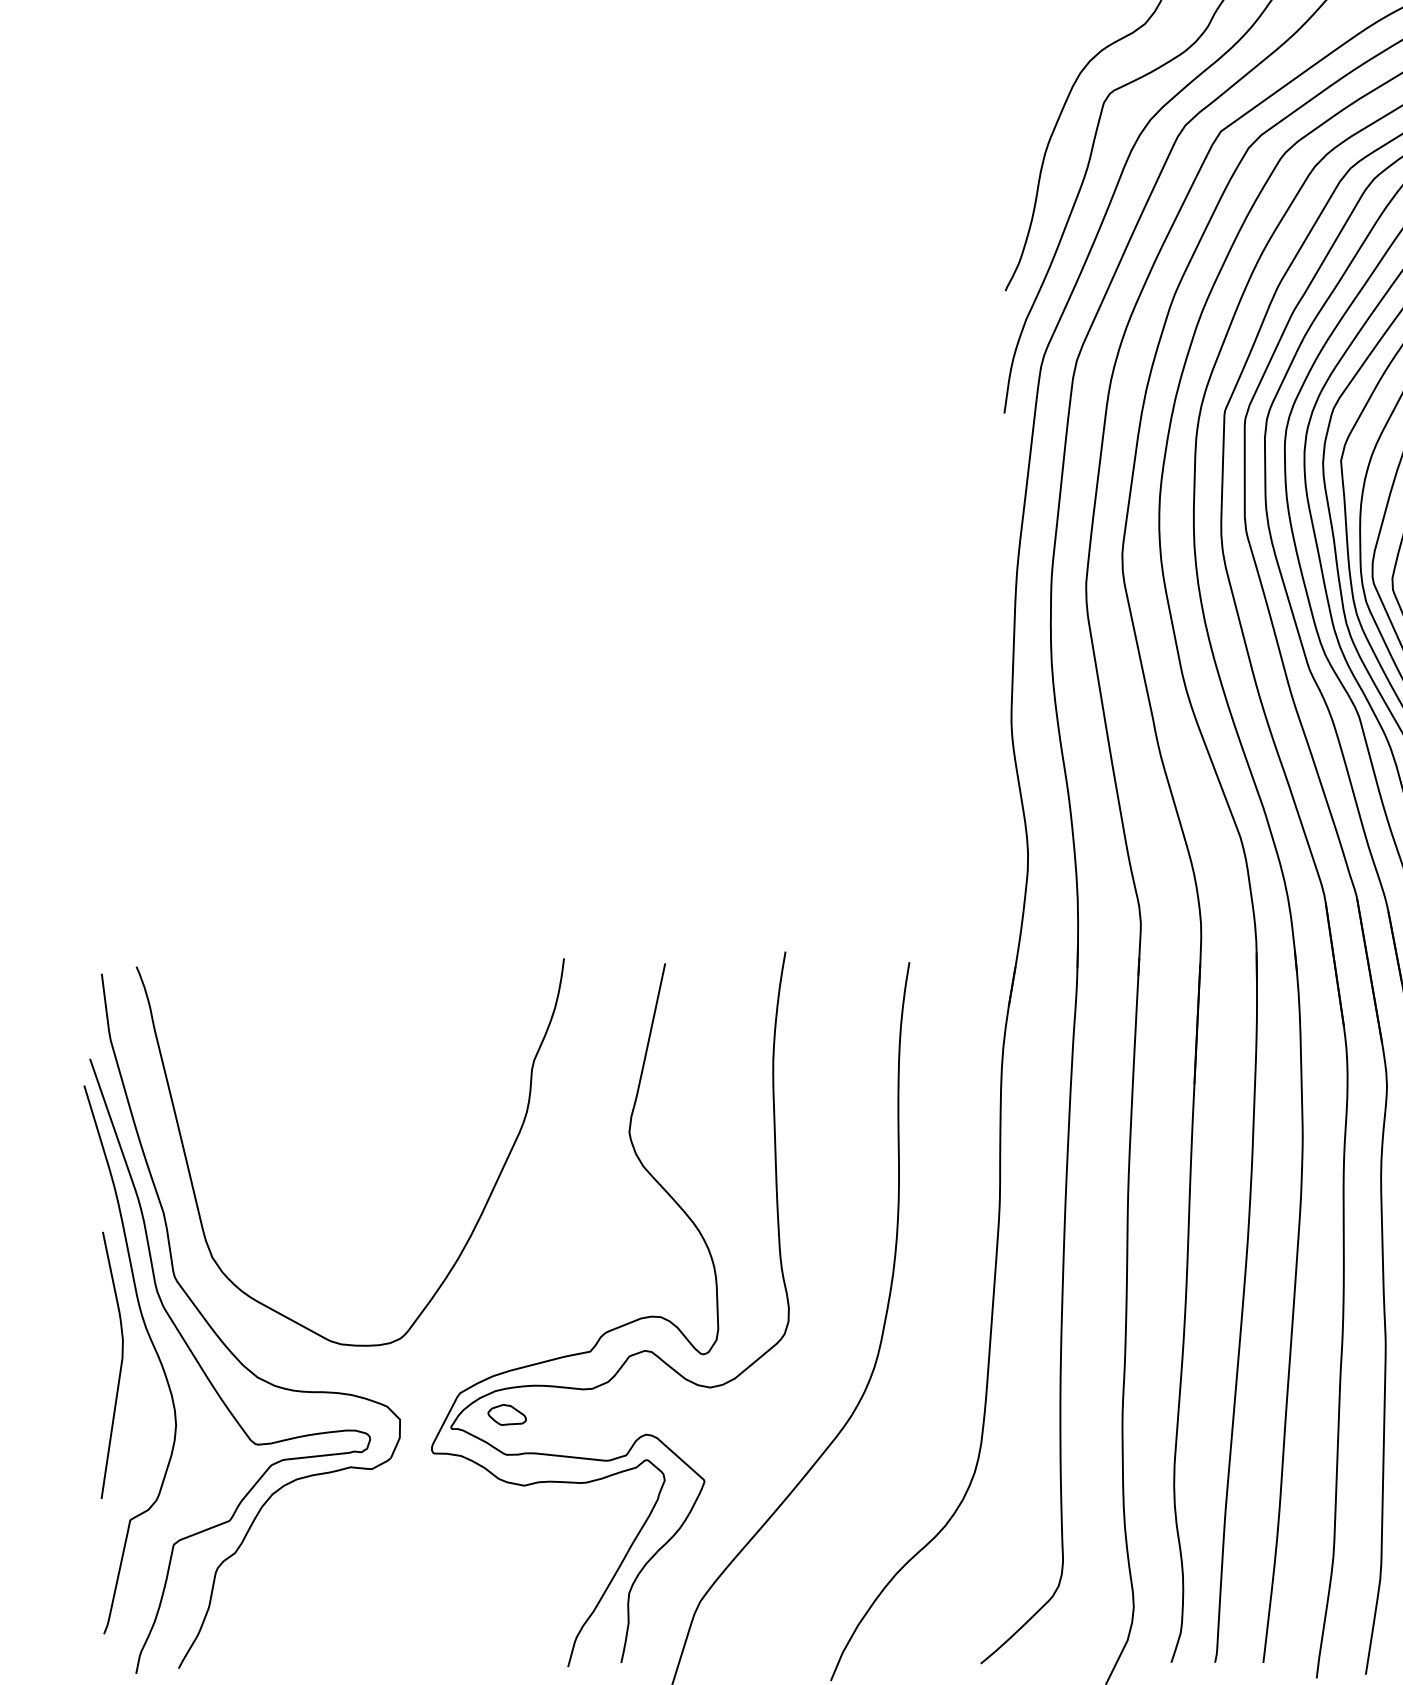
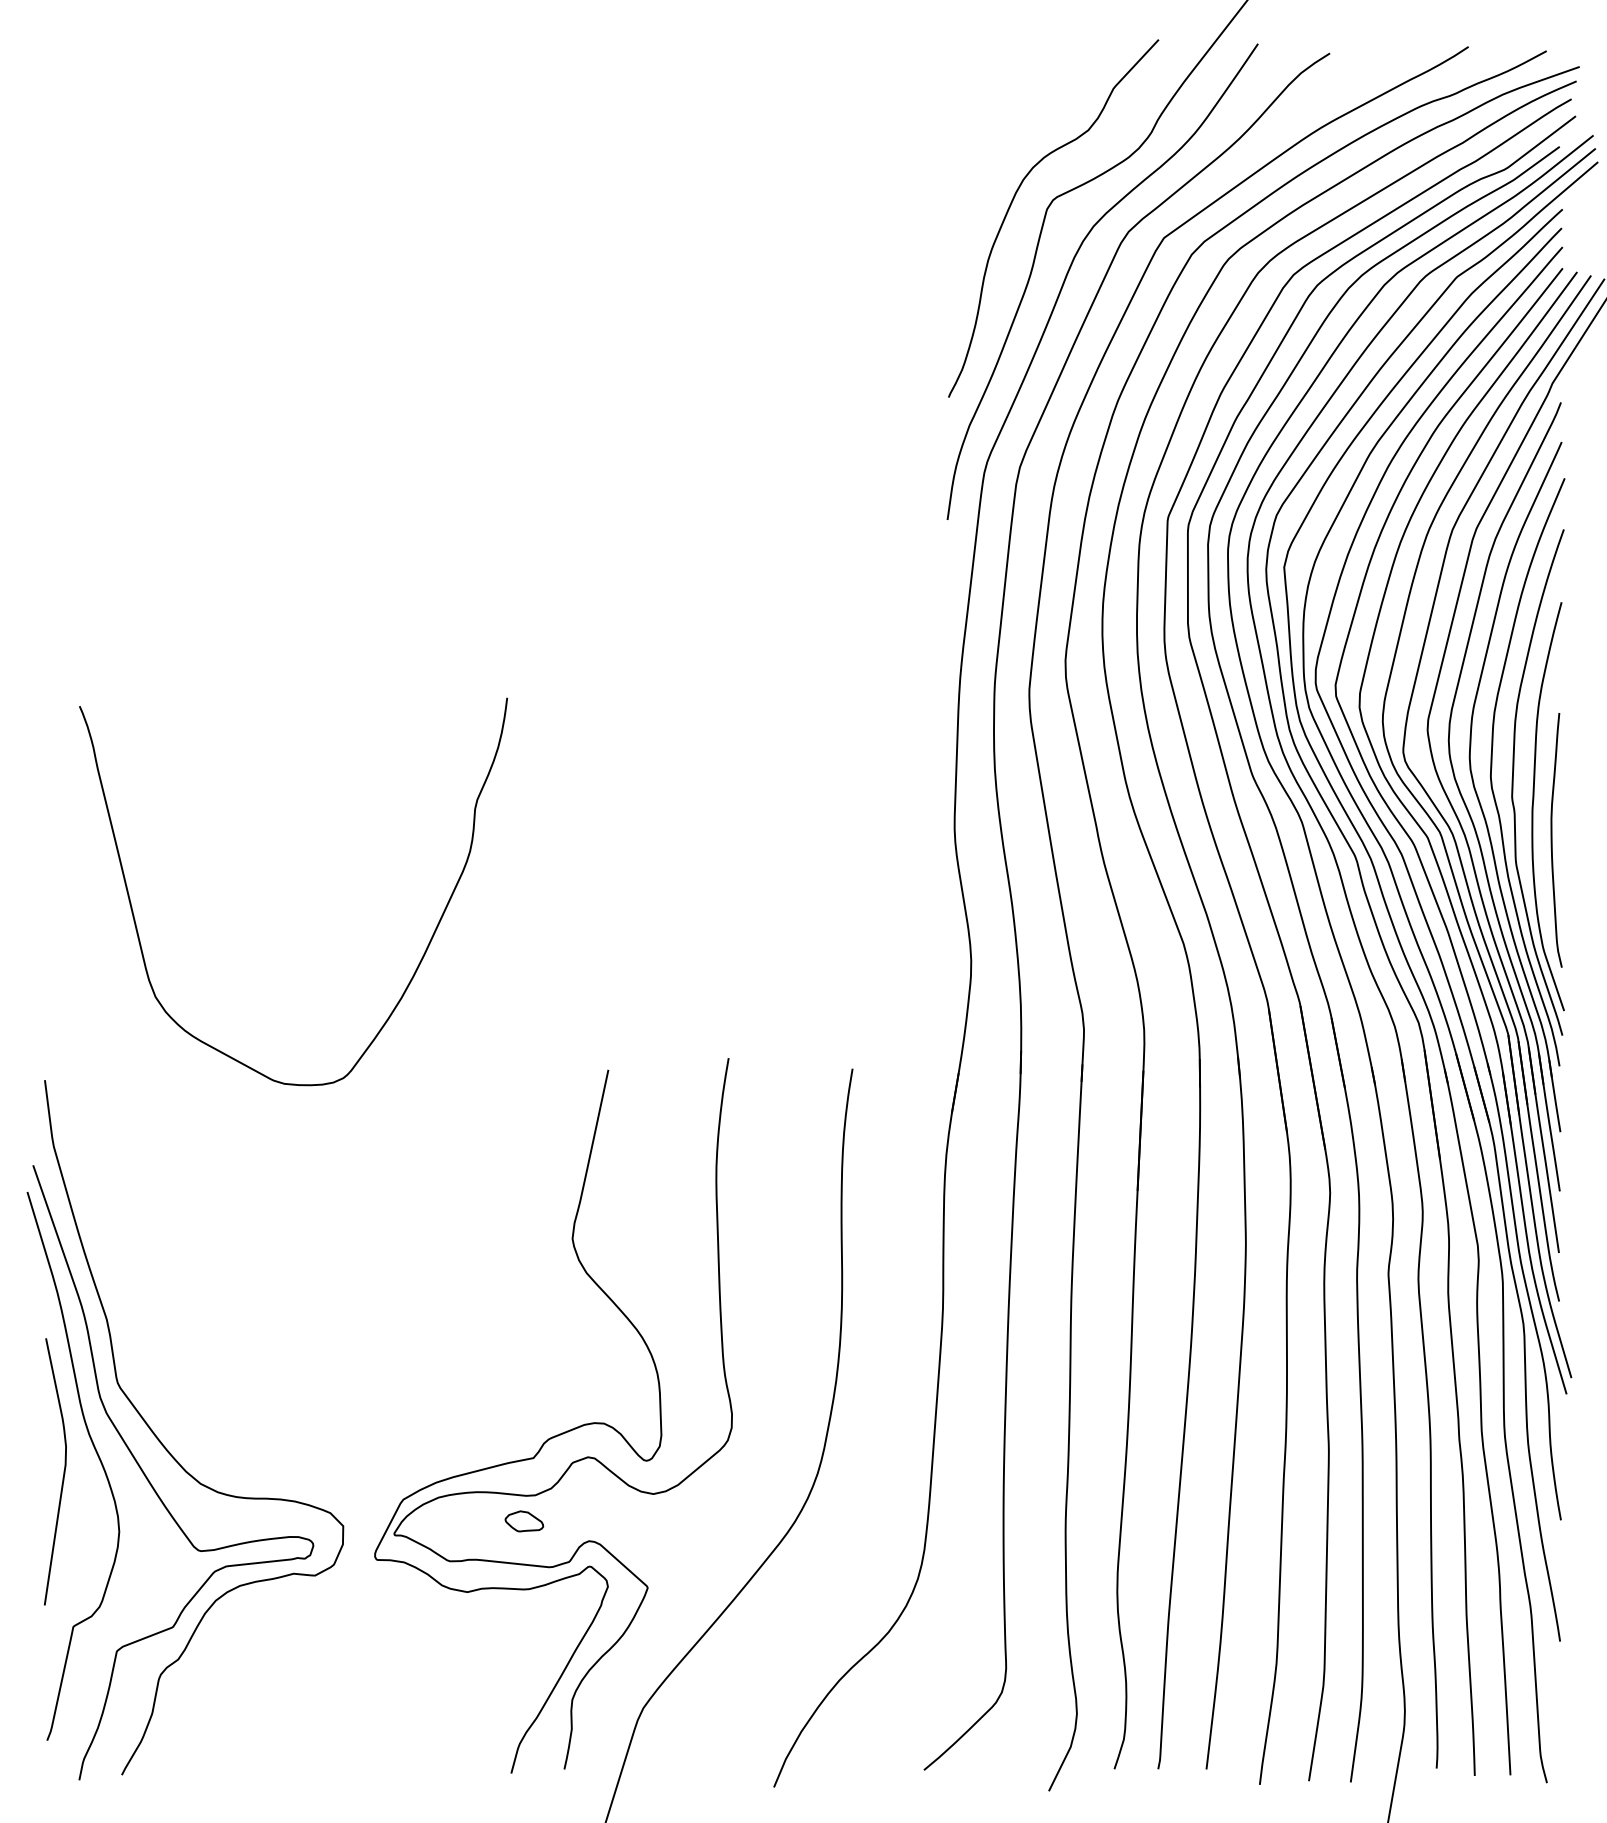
curve: (479, 1216) -> (422, 955), moved
part: (507, 1415) -> (524, 1521), moved

